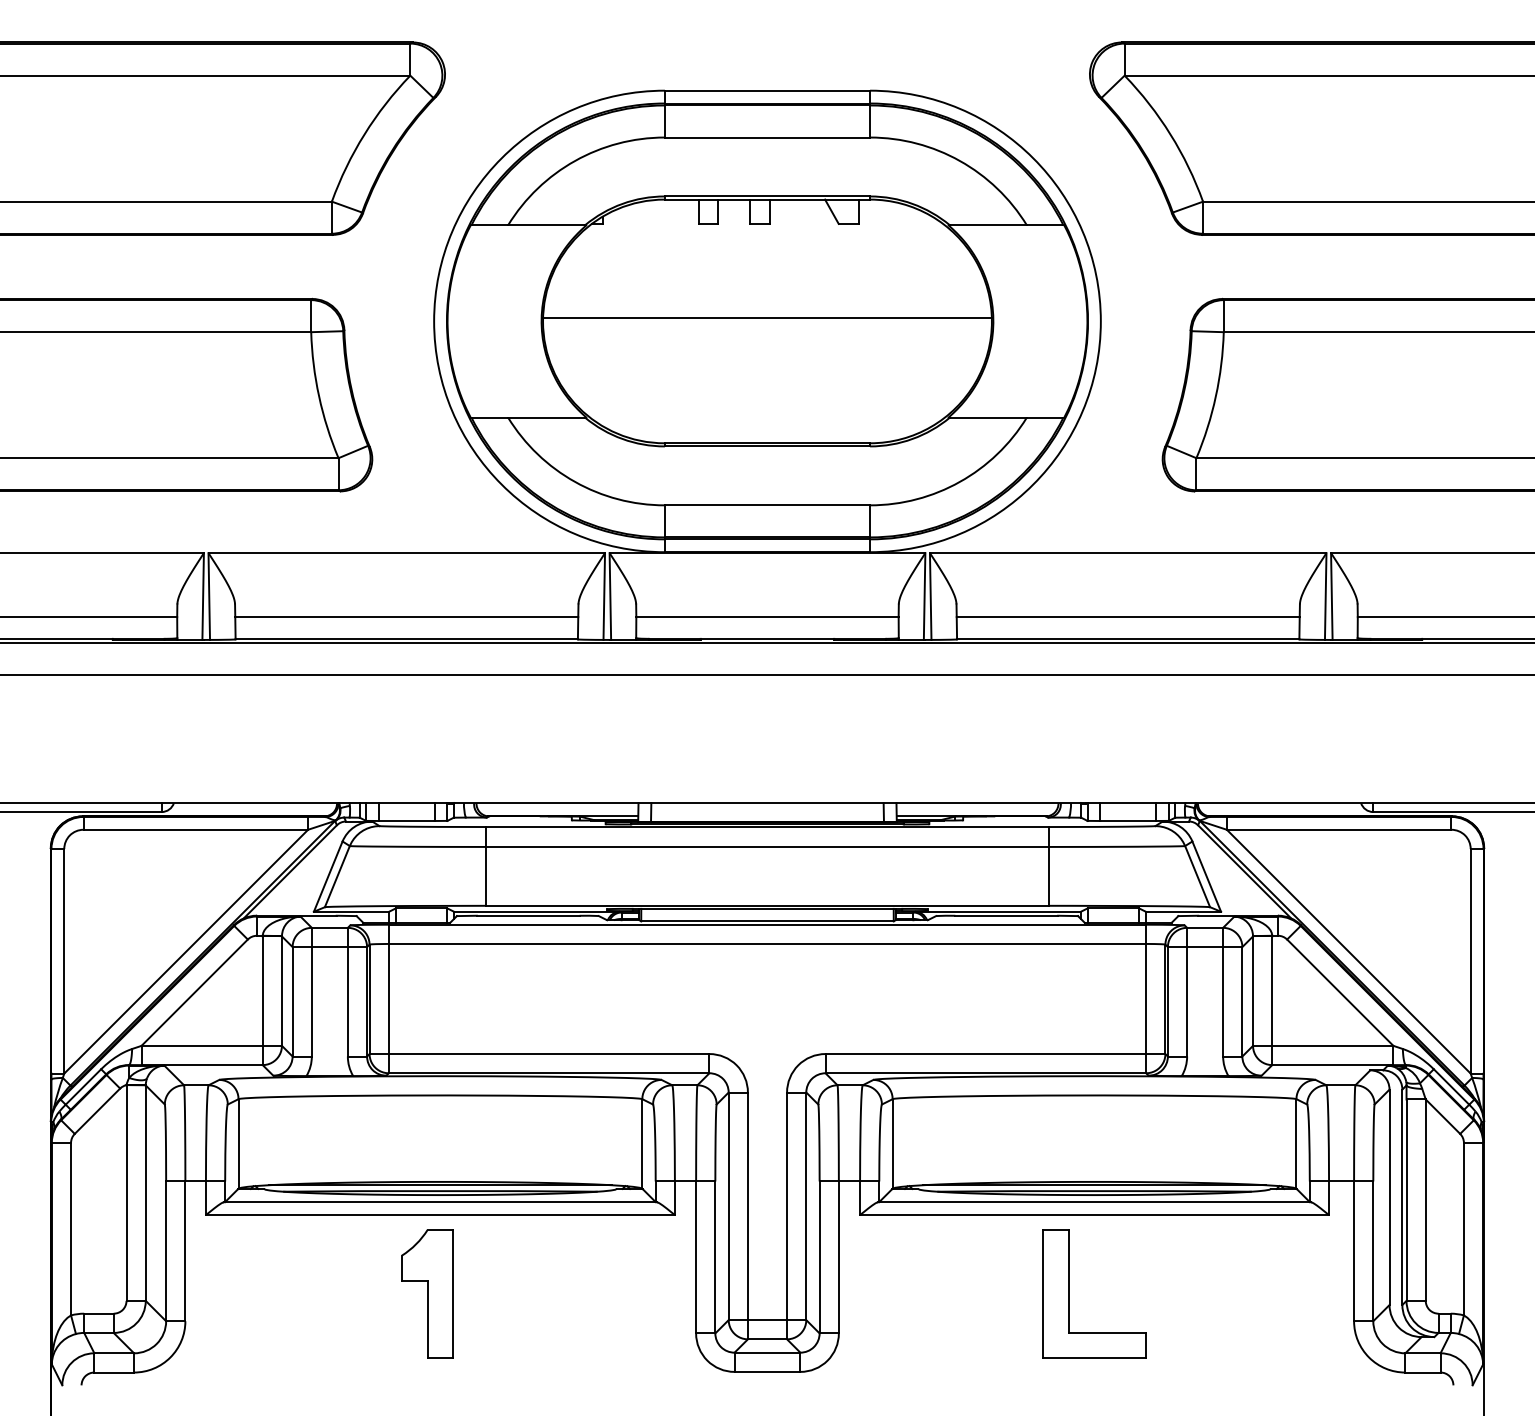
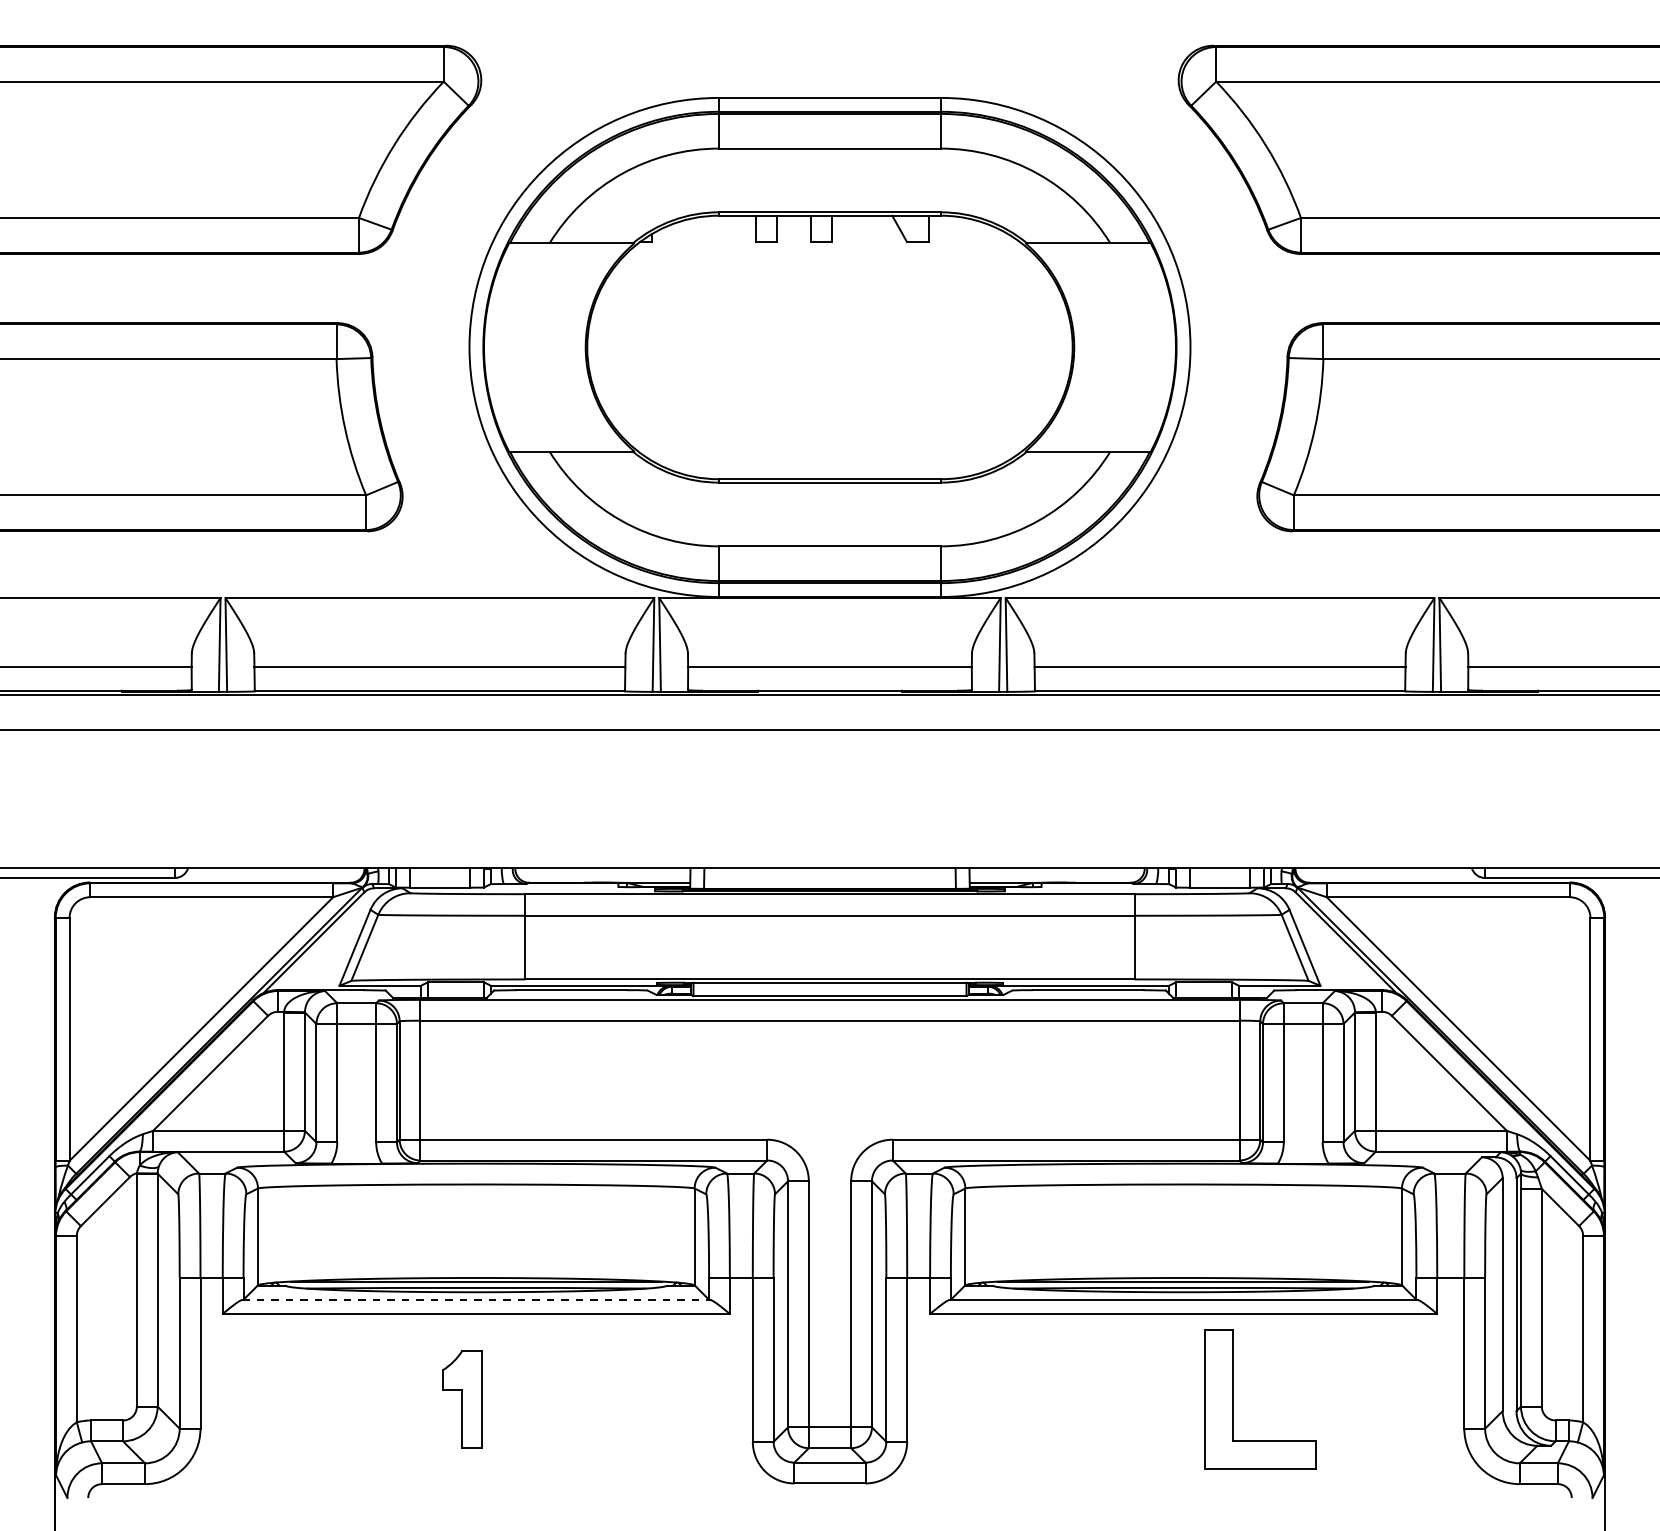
line: (767, 318) -> (830, 344), removed
line: (440, 1202) -> (476, 1300), solid -> dashed
part: (427, 1293) -> (462, 1398), size x0.7
part: (1069, 1293) -> (1233, 1398), moved

